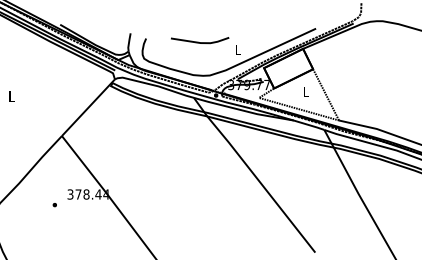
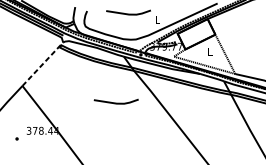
line: (88, 107) -> (42, 64), solid -> dashed
line: (184, 158) -> (116, 103), added

